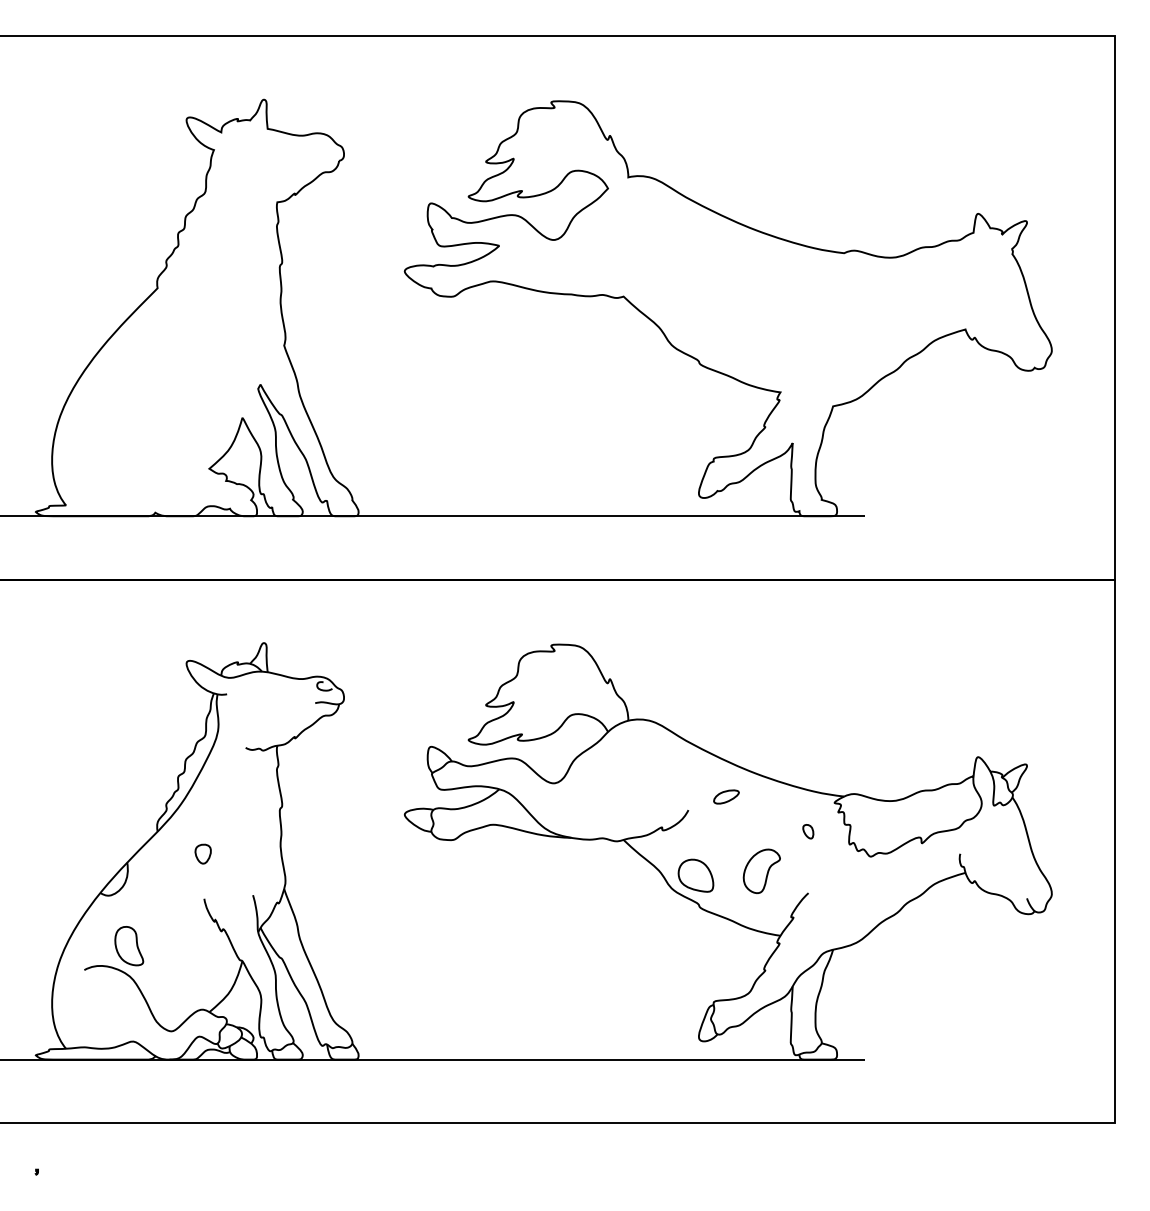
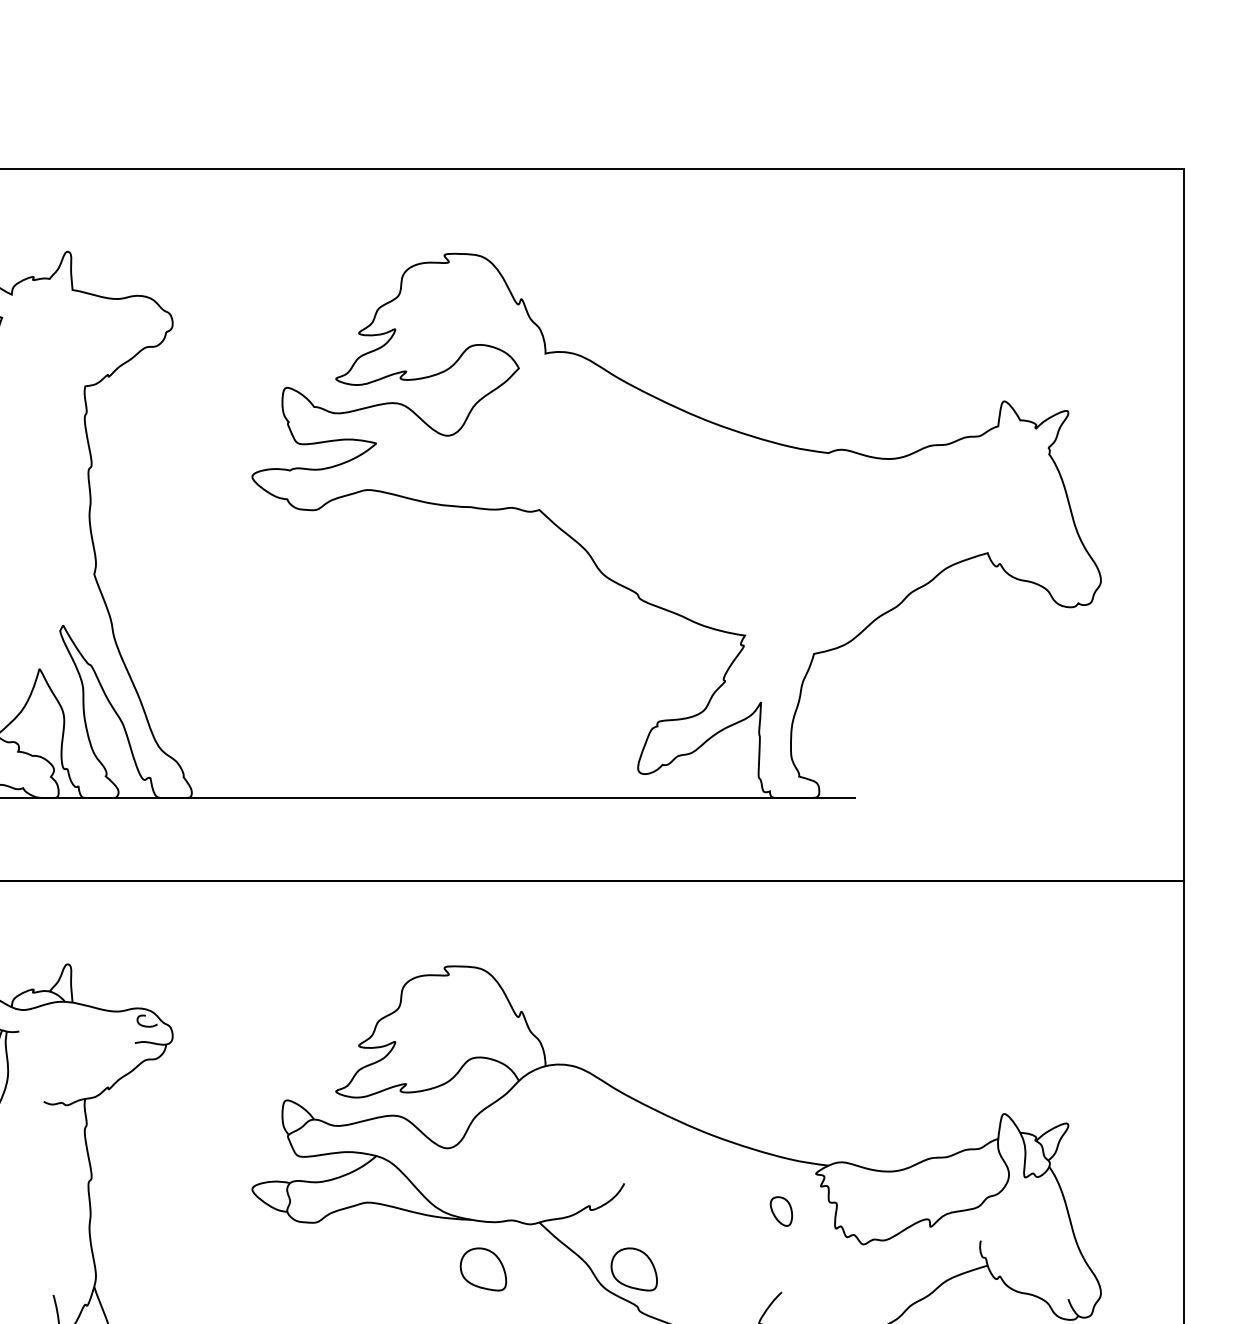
part: (726, 796) -> (674, 1165), removed
part: (808, 831) -> (781, 1211), size x1.6
part: (761, 870) -> (720, 1262), removed
part: (580, 875) -> (482, 1269), added

